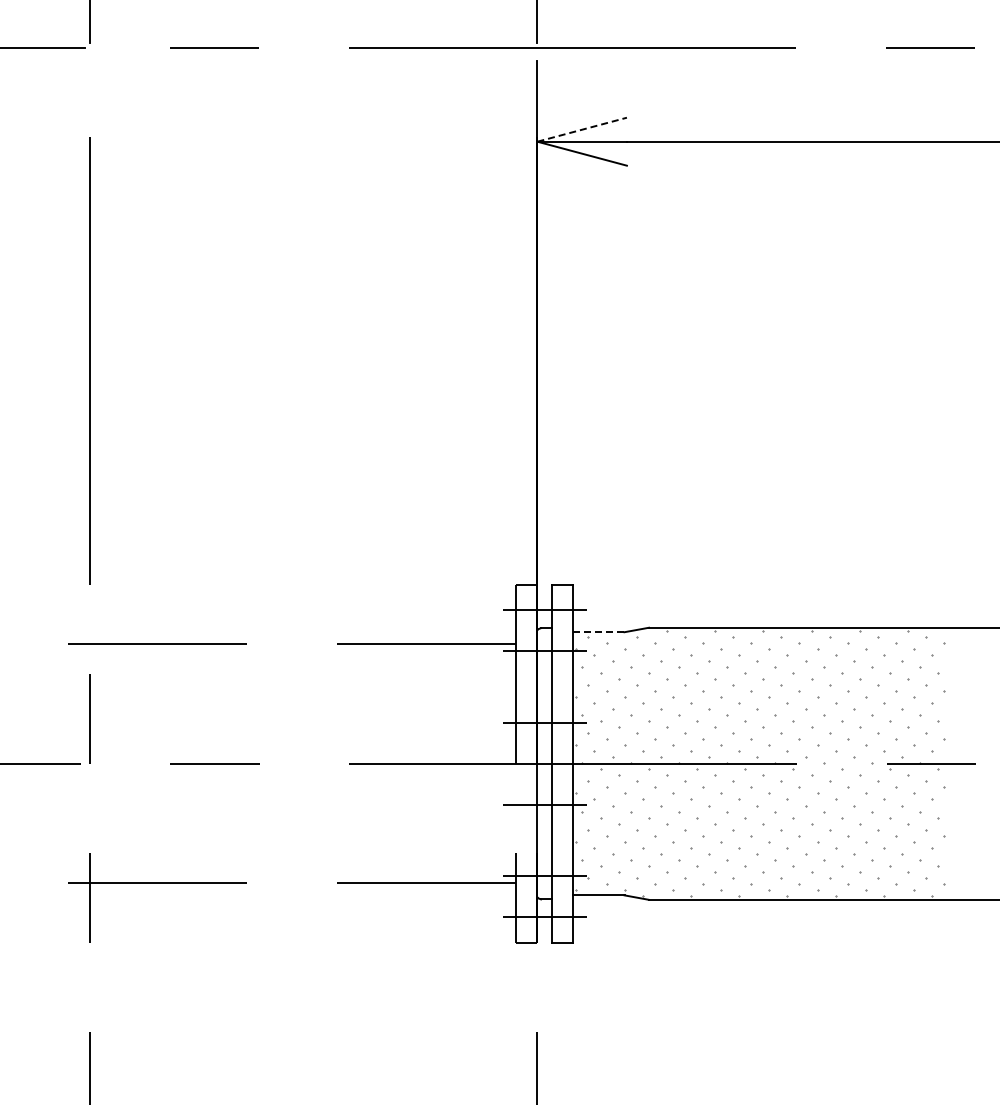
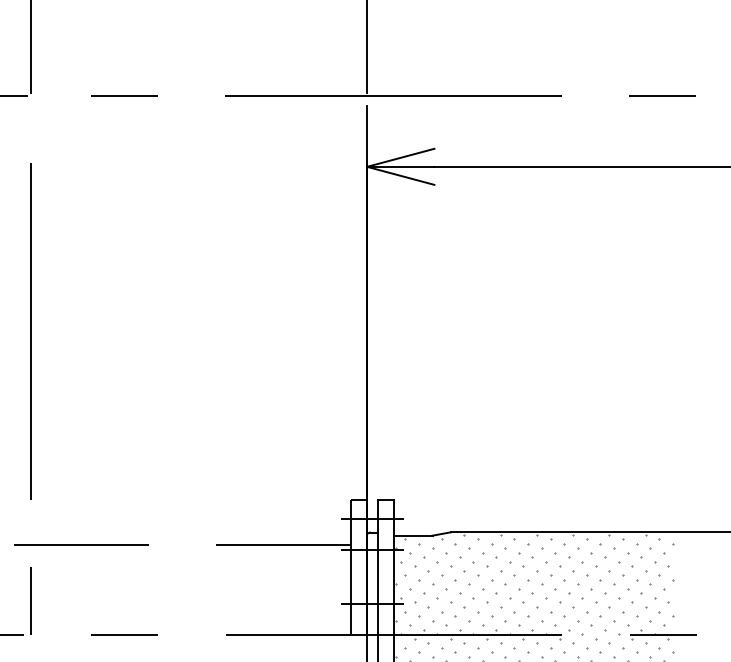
line: (582, 129) -> (401, 157), dashed -> solid
line: (598, 632) -> (413, 535), dashed -> solid

